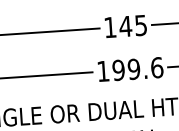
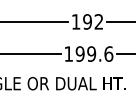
text: (132, 25) -> (92, 21), 145 -> 192

